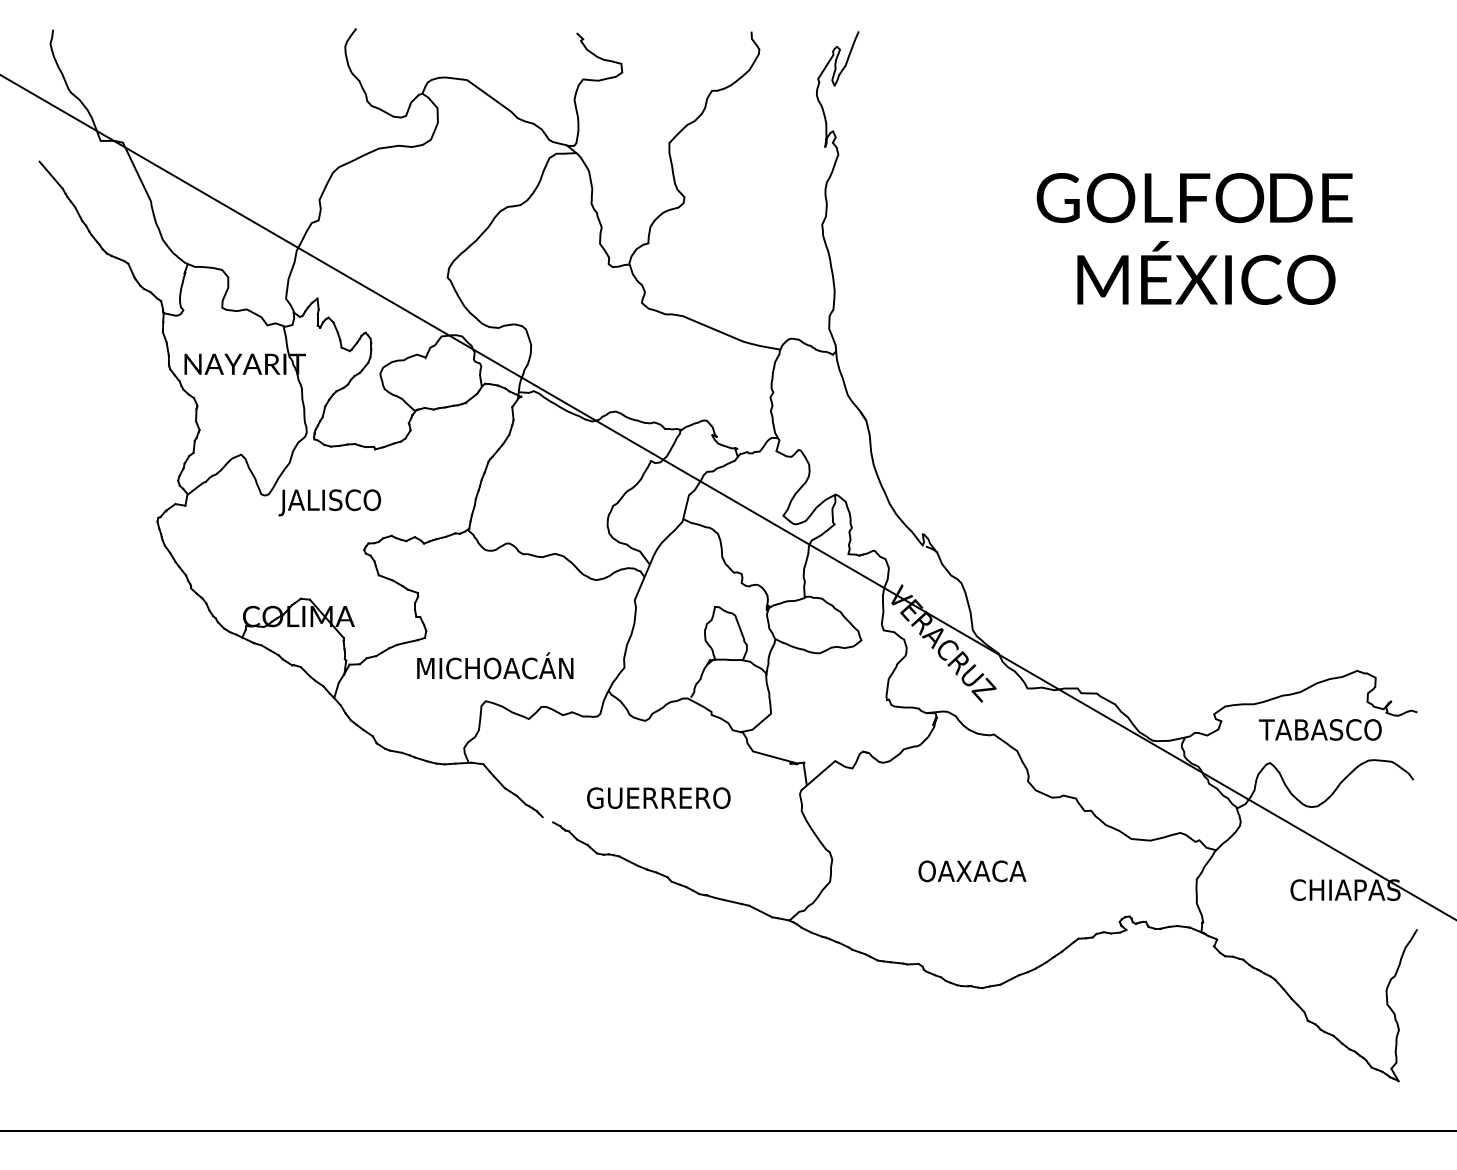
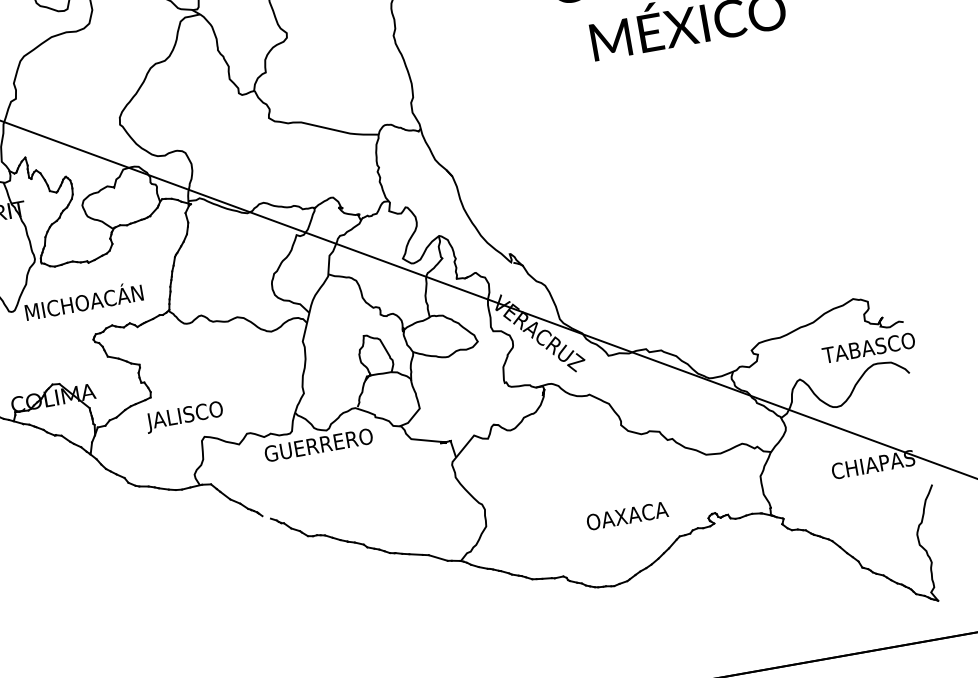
text: (358, 500) -> (82, 303), JALISCO -> MICHOACÁN
text: (493, 668) -> (206, 411), MICHOACÁN -> JALISCO
text: (1320, 729) -> (868, 347), moved
text: (658, 797) -> (318, 444), moved
text: (972, 871) -> (627, 516), moved

